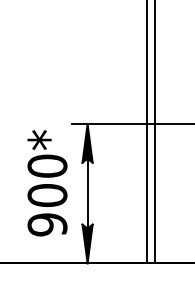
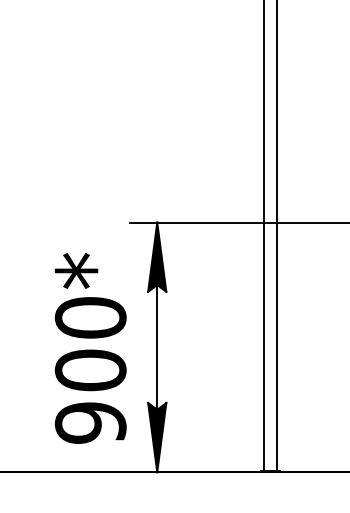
text: (47, 183) -> (90, 348), moved

